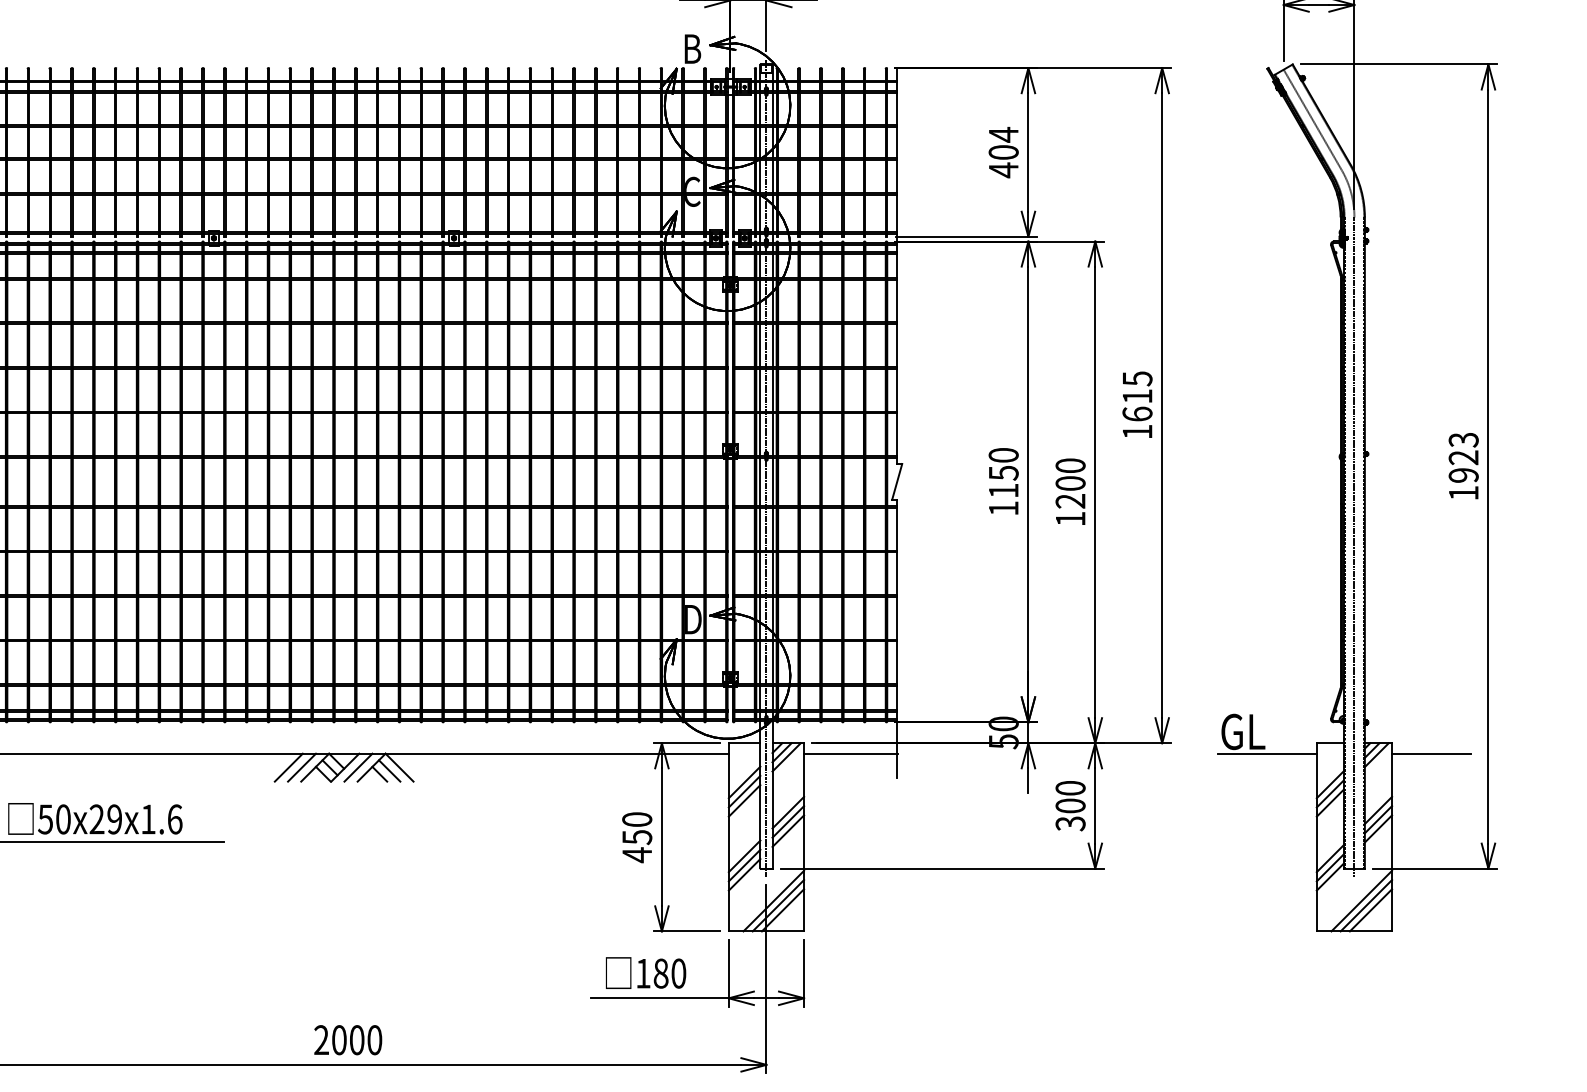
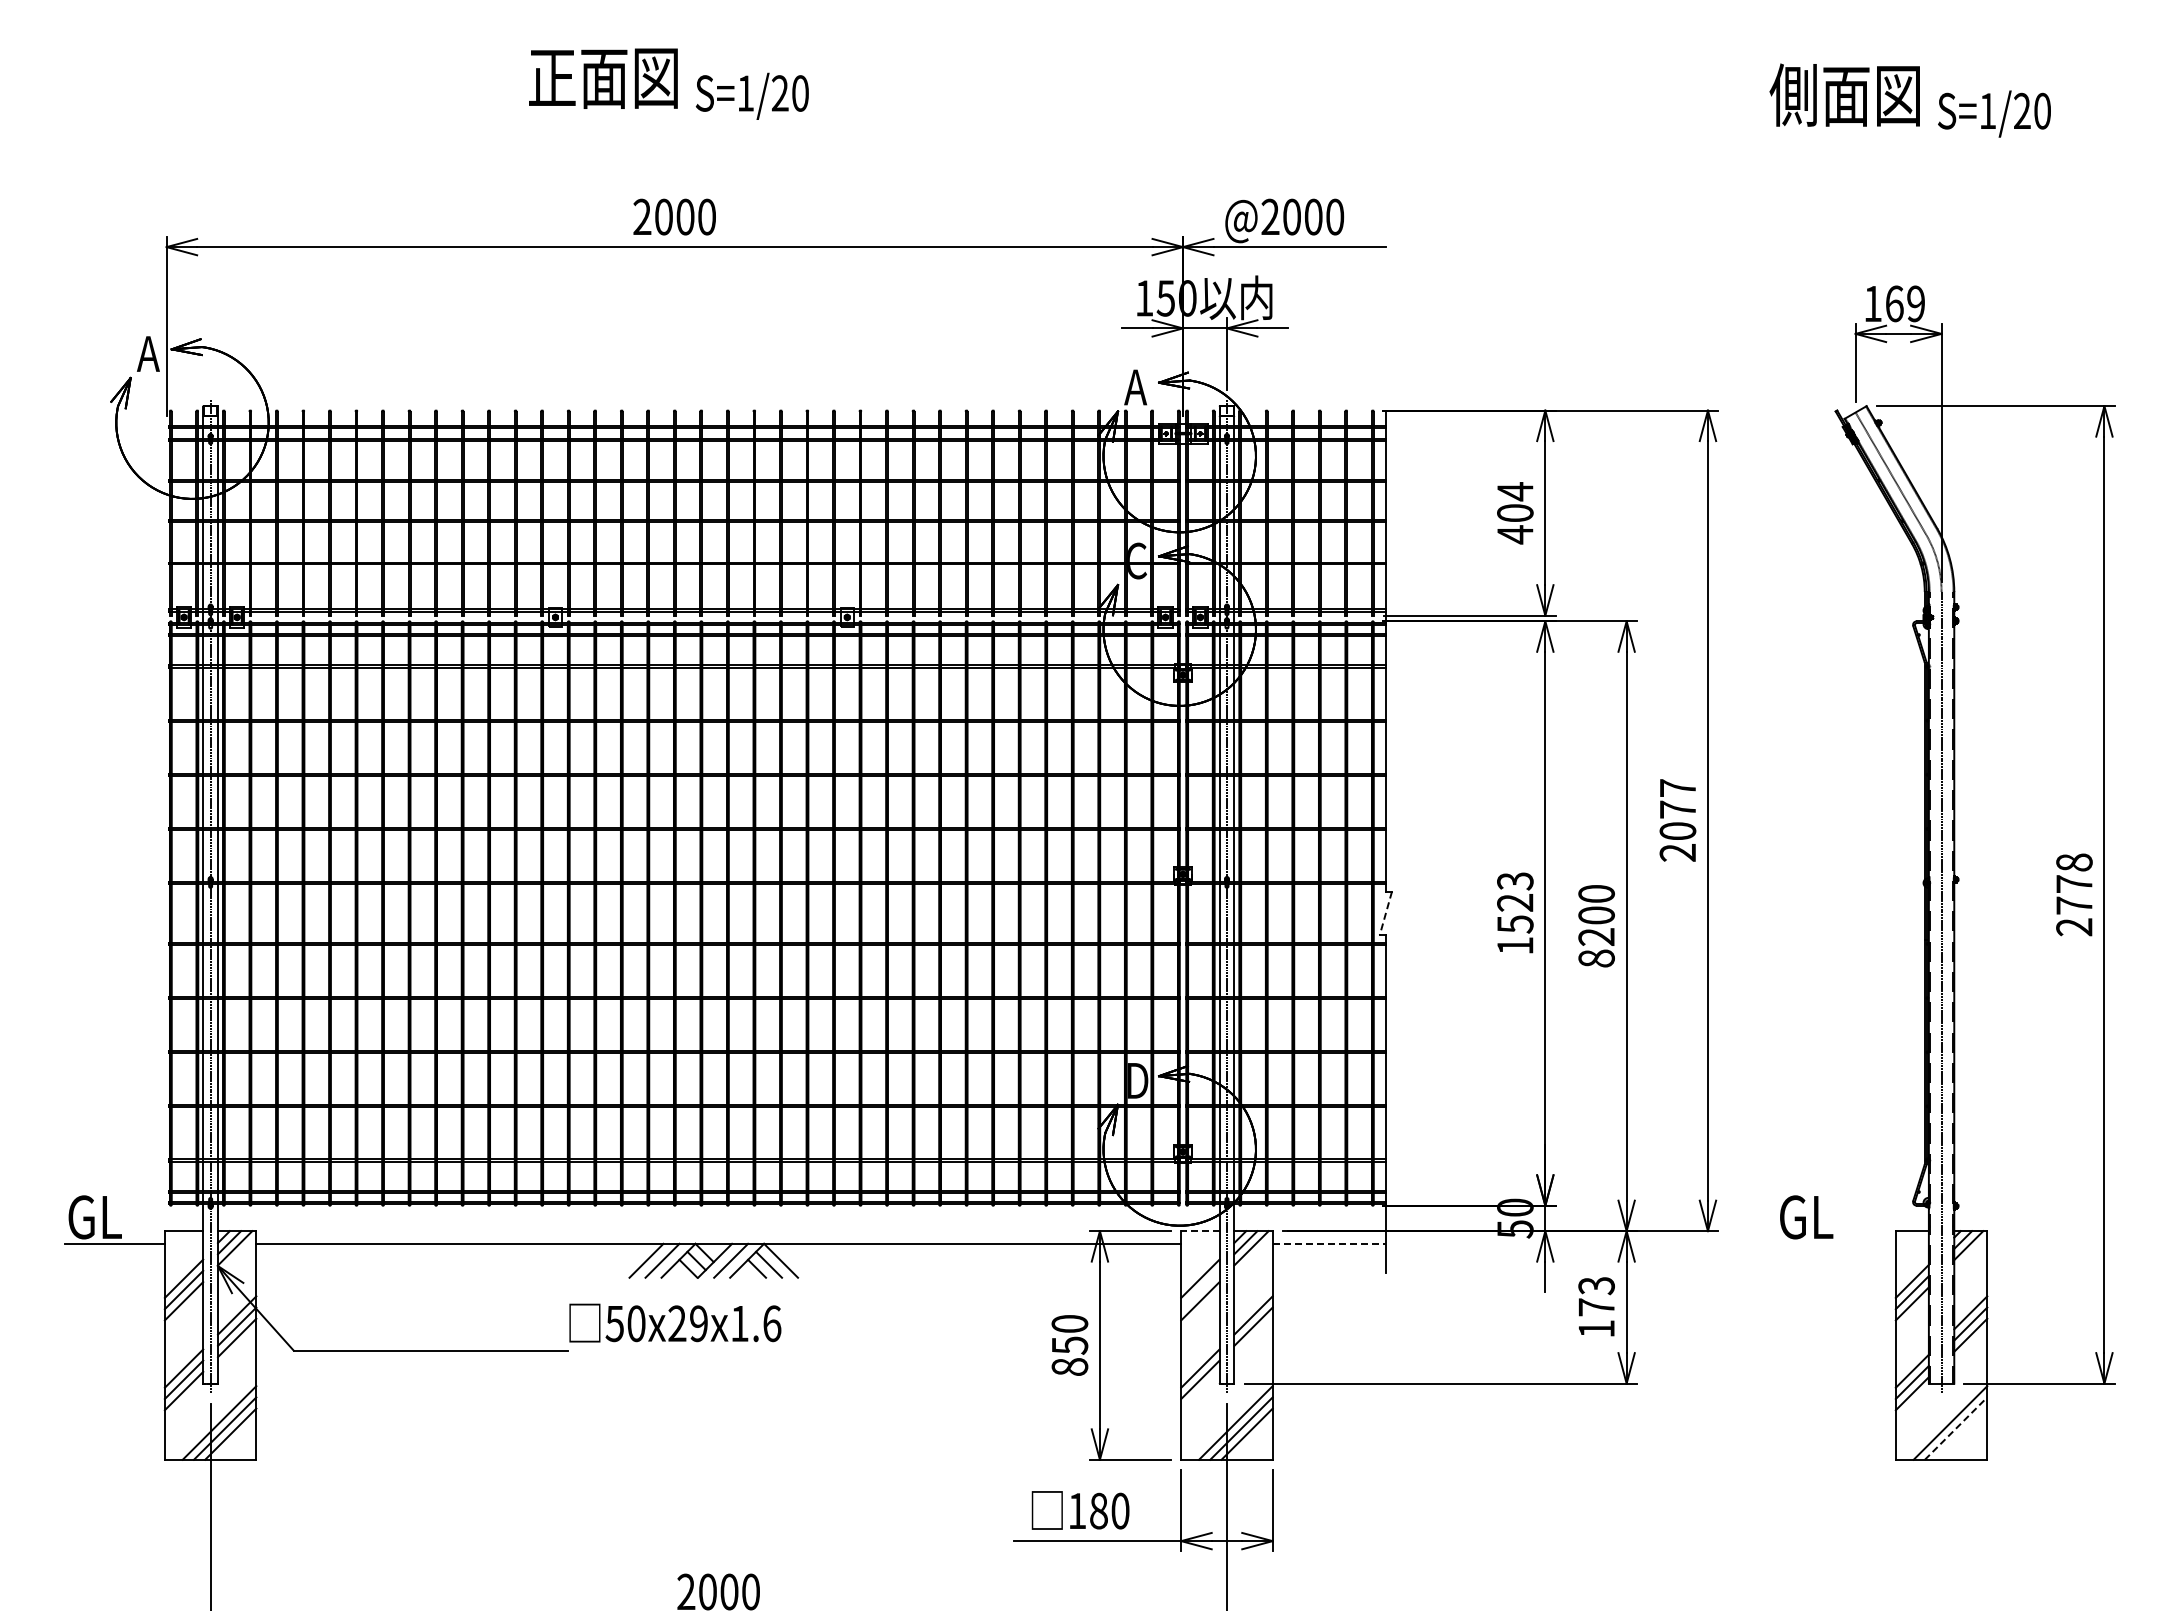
text: (691, 49) -> (1135, 387), B -> A
text: (1137, 405) -> (1677, 820), 1615 -> 2077
text: (1463, 466) -> (2074, 894), 1923 -> 2778
text: (1003, 472) -> (1515, 902), 1150 -> 1523
line: (896, 481) -> (1385, 913), solid -> dashed
text: (1070, 518) -> (1596, 958), 1200 -> 8200
line: (743, 743) -> (1199, 1231), solid -> dashed
line: (850, 753) -> (1329, 1243), solid -> dashed
line: (1267, 753) -> (1835, 1243), removed
line: (1431, 753) -> (2035, 1243), removed
line: (744, 791) -> (1200, 1289), removed
text: (1070, 806) -> (1596, 1307), 300 -> 173
text: (95, 818) -> (675, 1322), moved
line: (788, 830) -> (1253, 1337), removed
text: (636, 854) -> (1069, 1366), 450 -> 850
line: (744, 874) -> (1200, 1390), removed
line: (1366, 905) -> (1956, 1428), solid -> dashed
line: (1370, 909) -> (1961, 1433), removed

